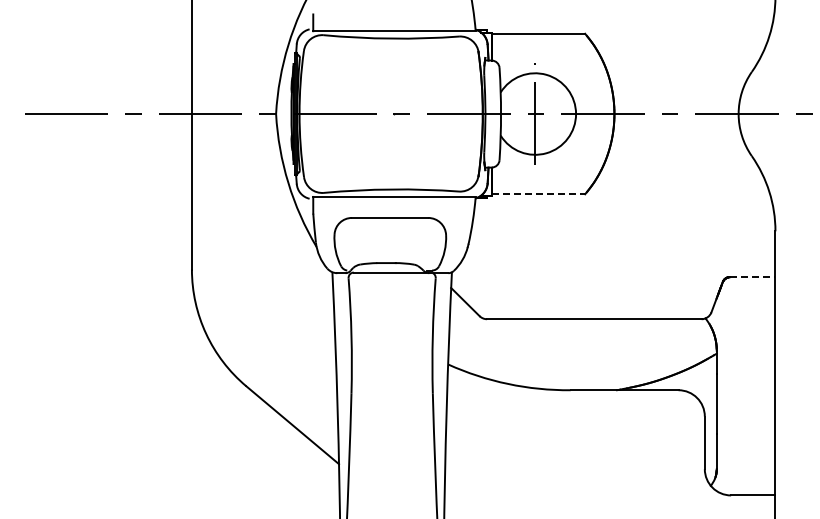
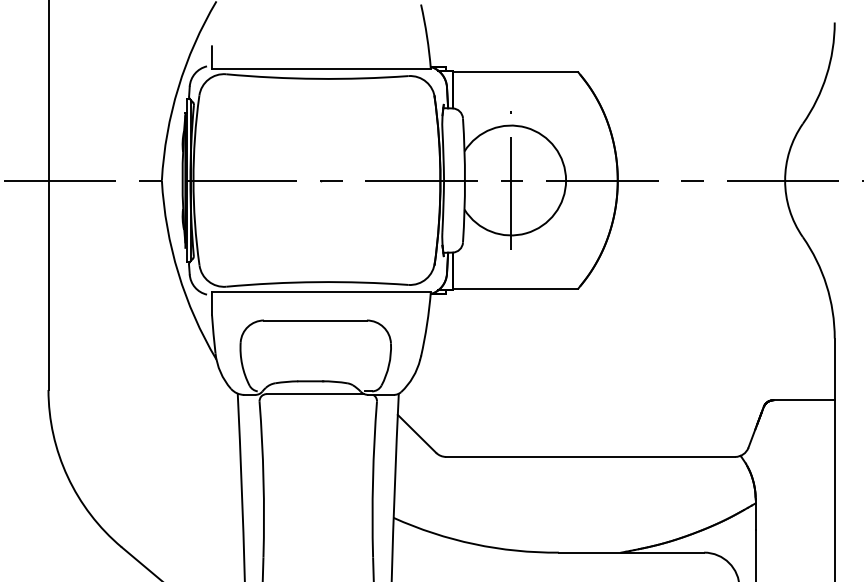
line: (538, 194) -> (515, 288), dashed -> solid
line: (752, 277) -> (803, 400), dashed -> solid

